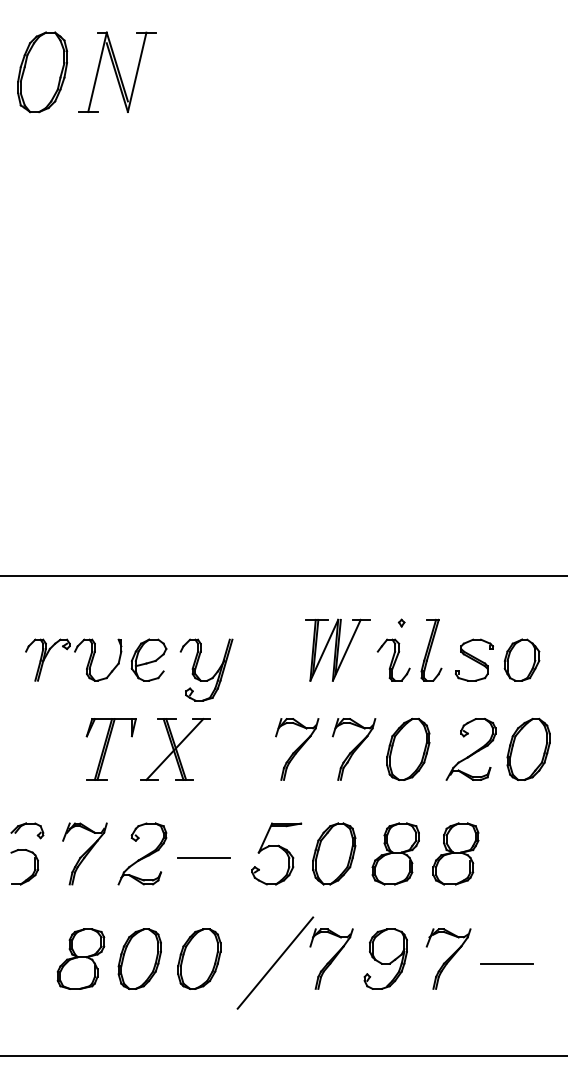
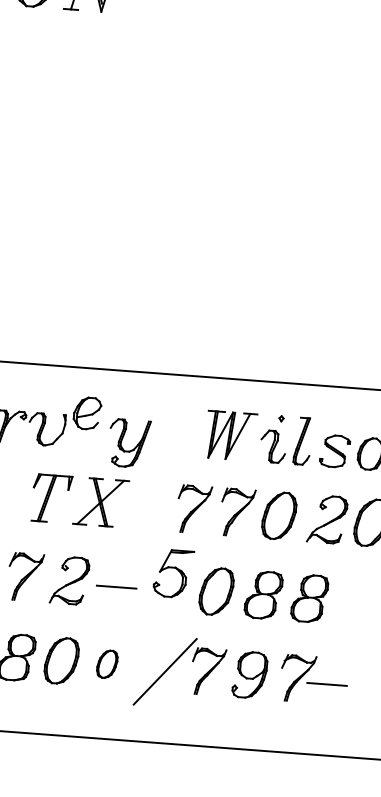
part: (148, 659) -> (87, 412), moved
part: (278, 847) -> (175, 568), moved
part: (199, 958) -> (107, 663), size x0.6
line: (506, 963) -> (326, 684), moved

